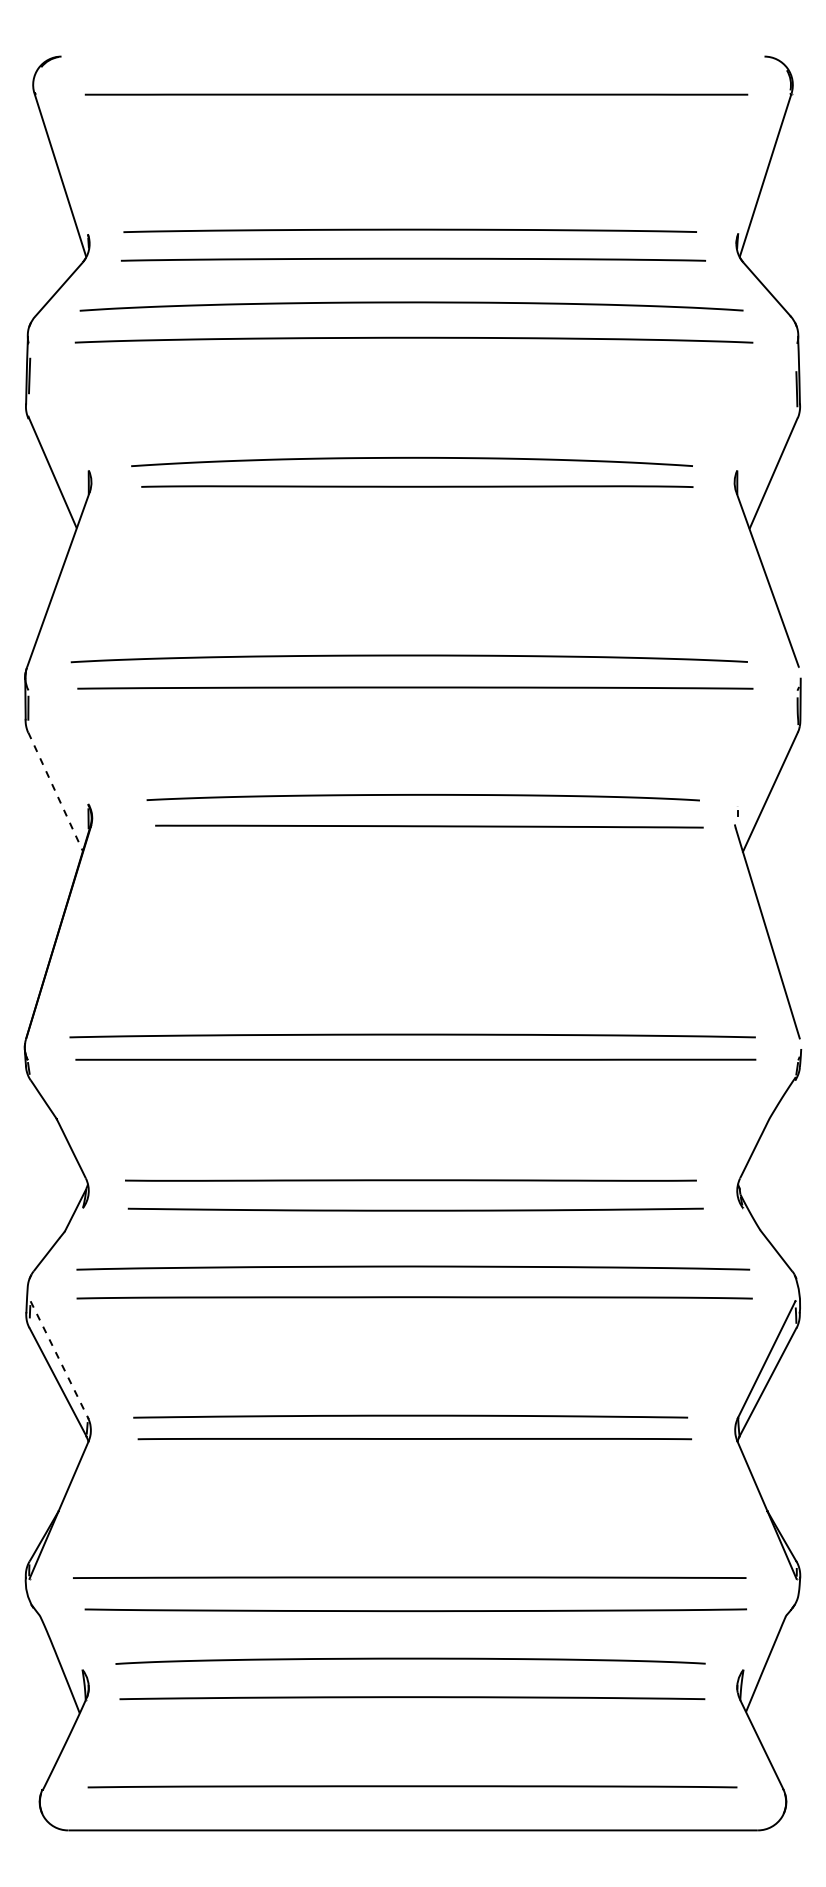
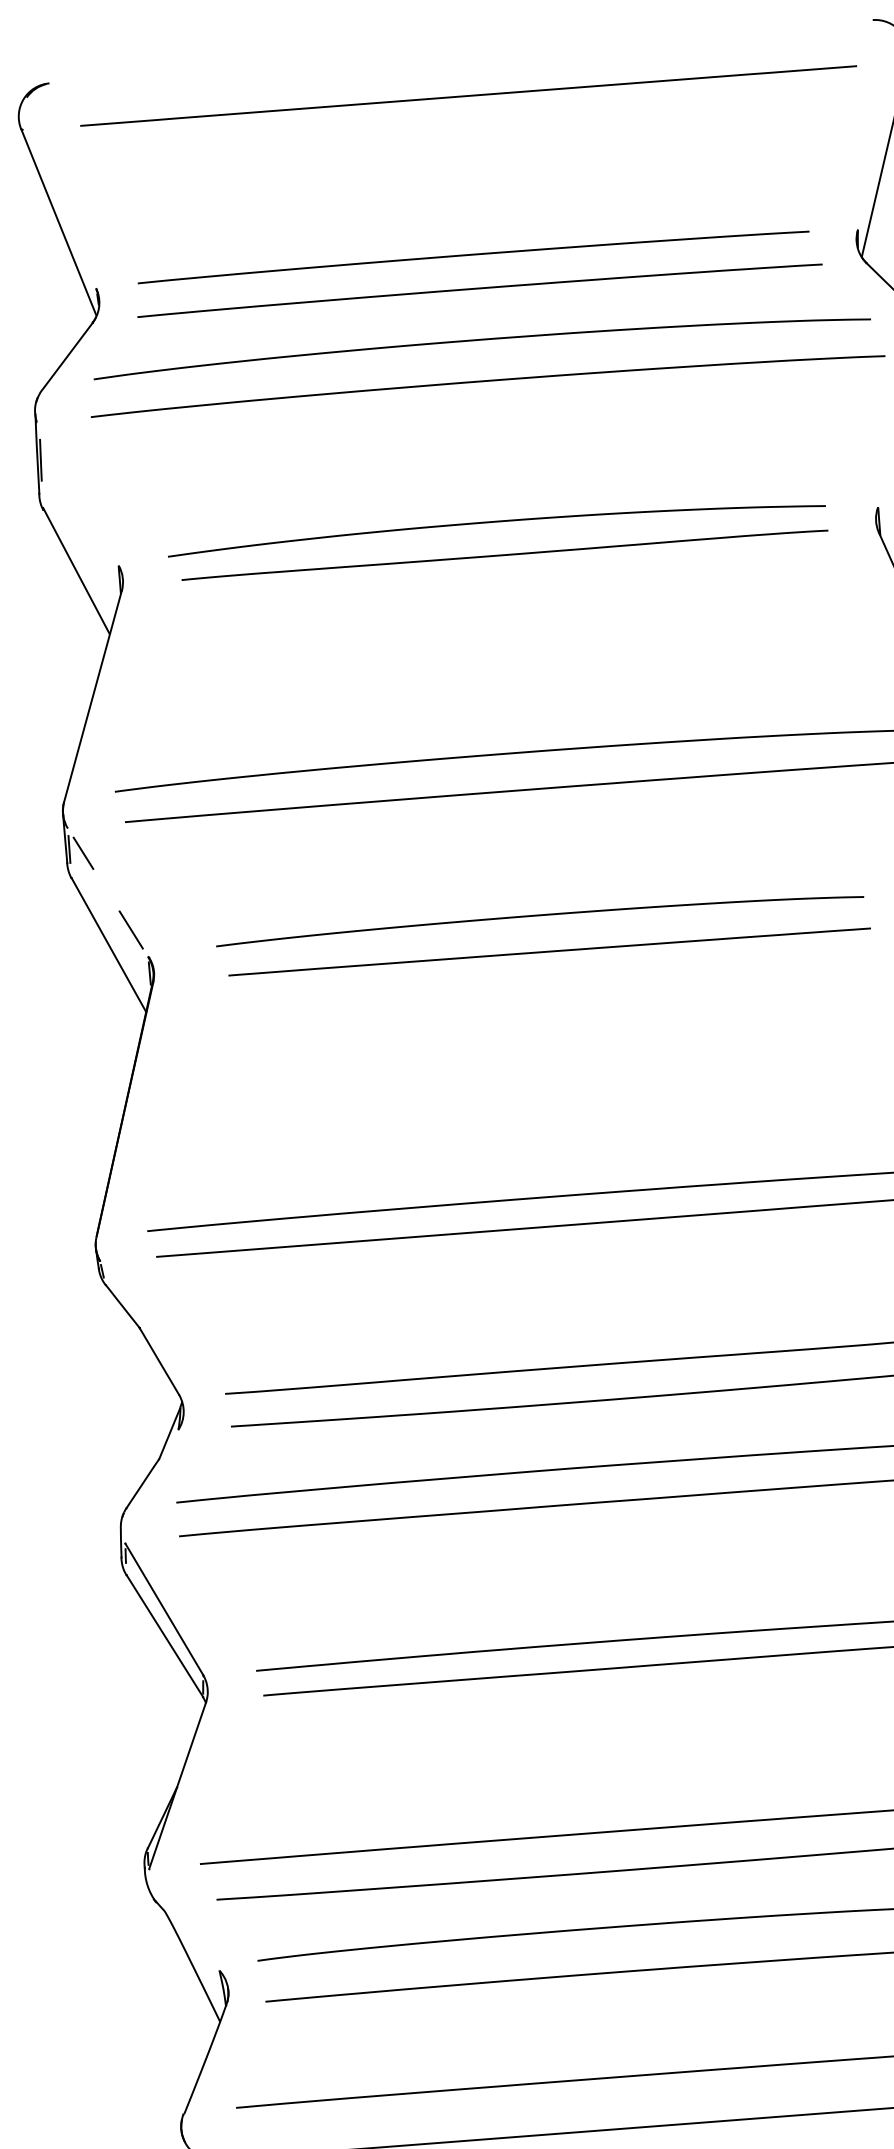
line: (39, 712) -> (82, 853), added
line: (75, 780) -> (131, 929), added
line: (55, 792) -> (108, 945), dashed -> solid
line: (59, 1359) -> (164, 1609), dashed -> solid

